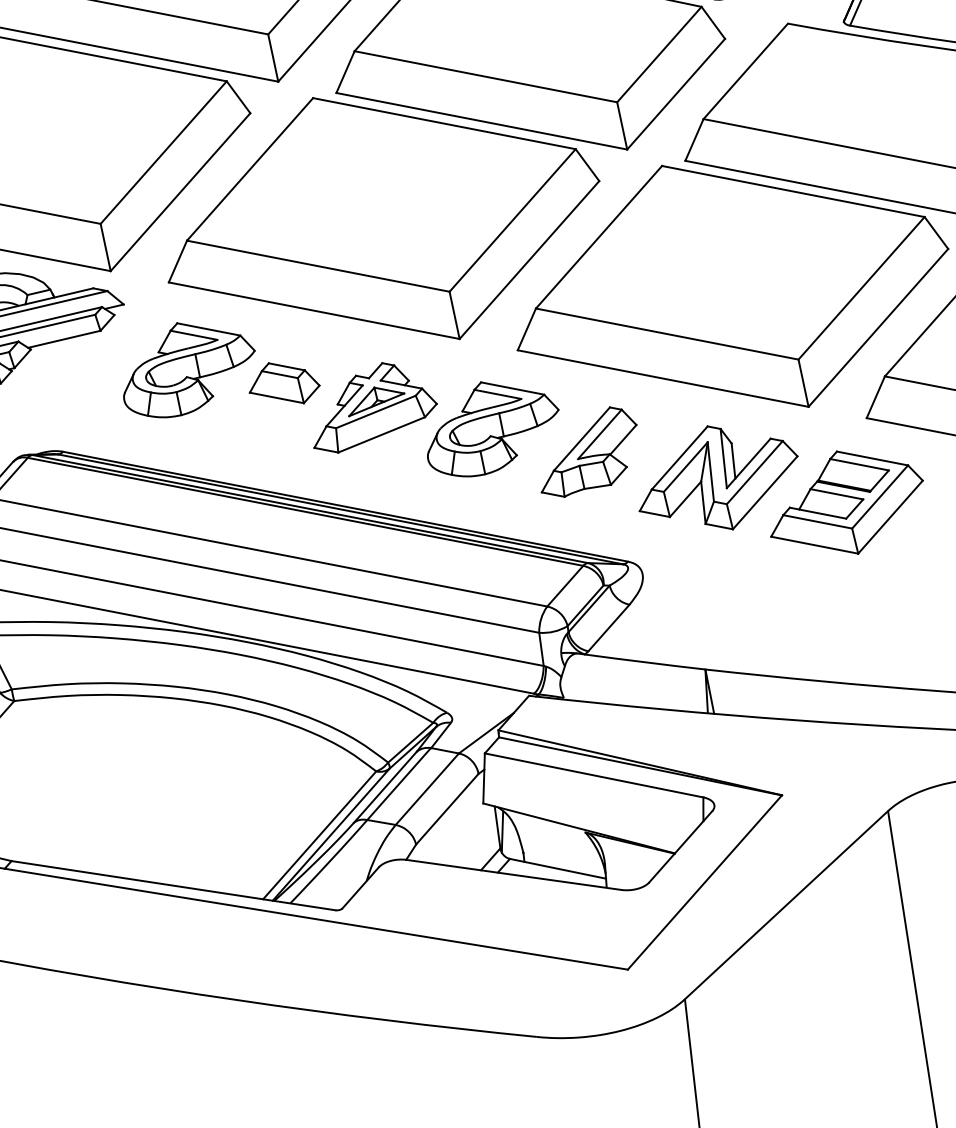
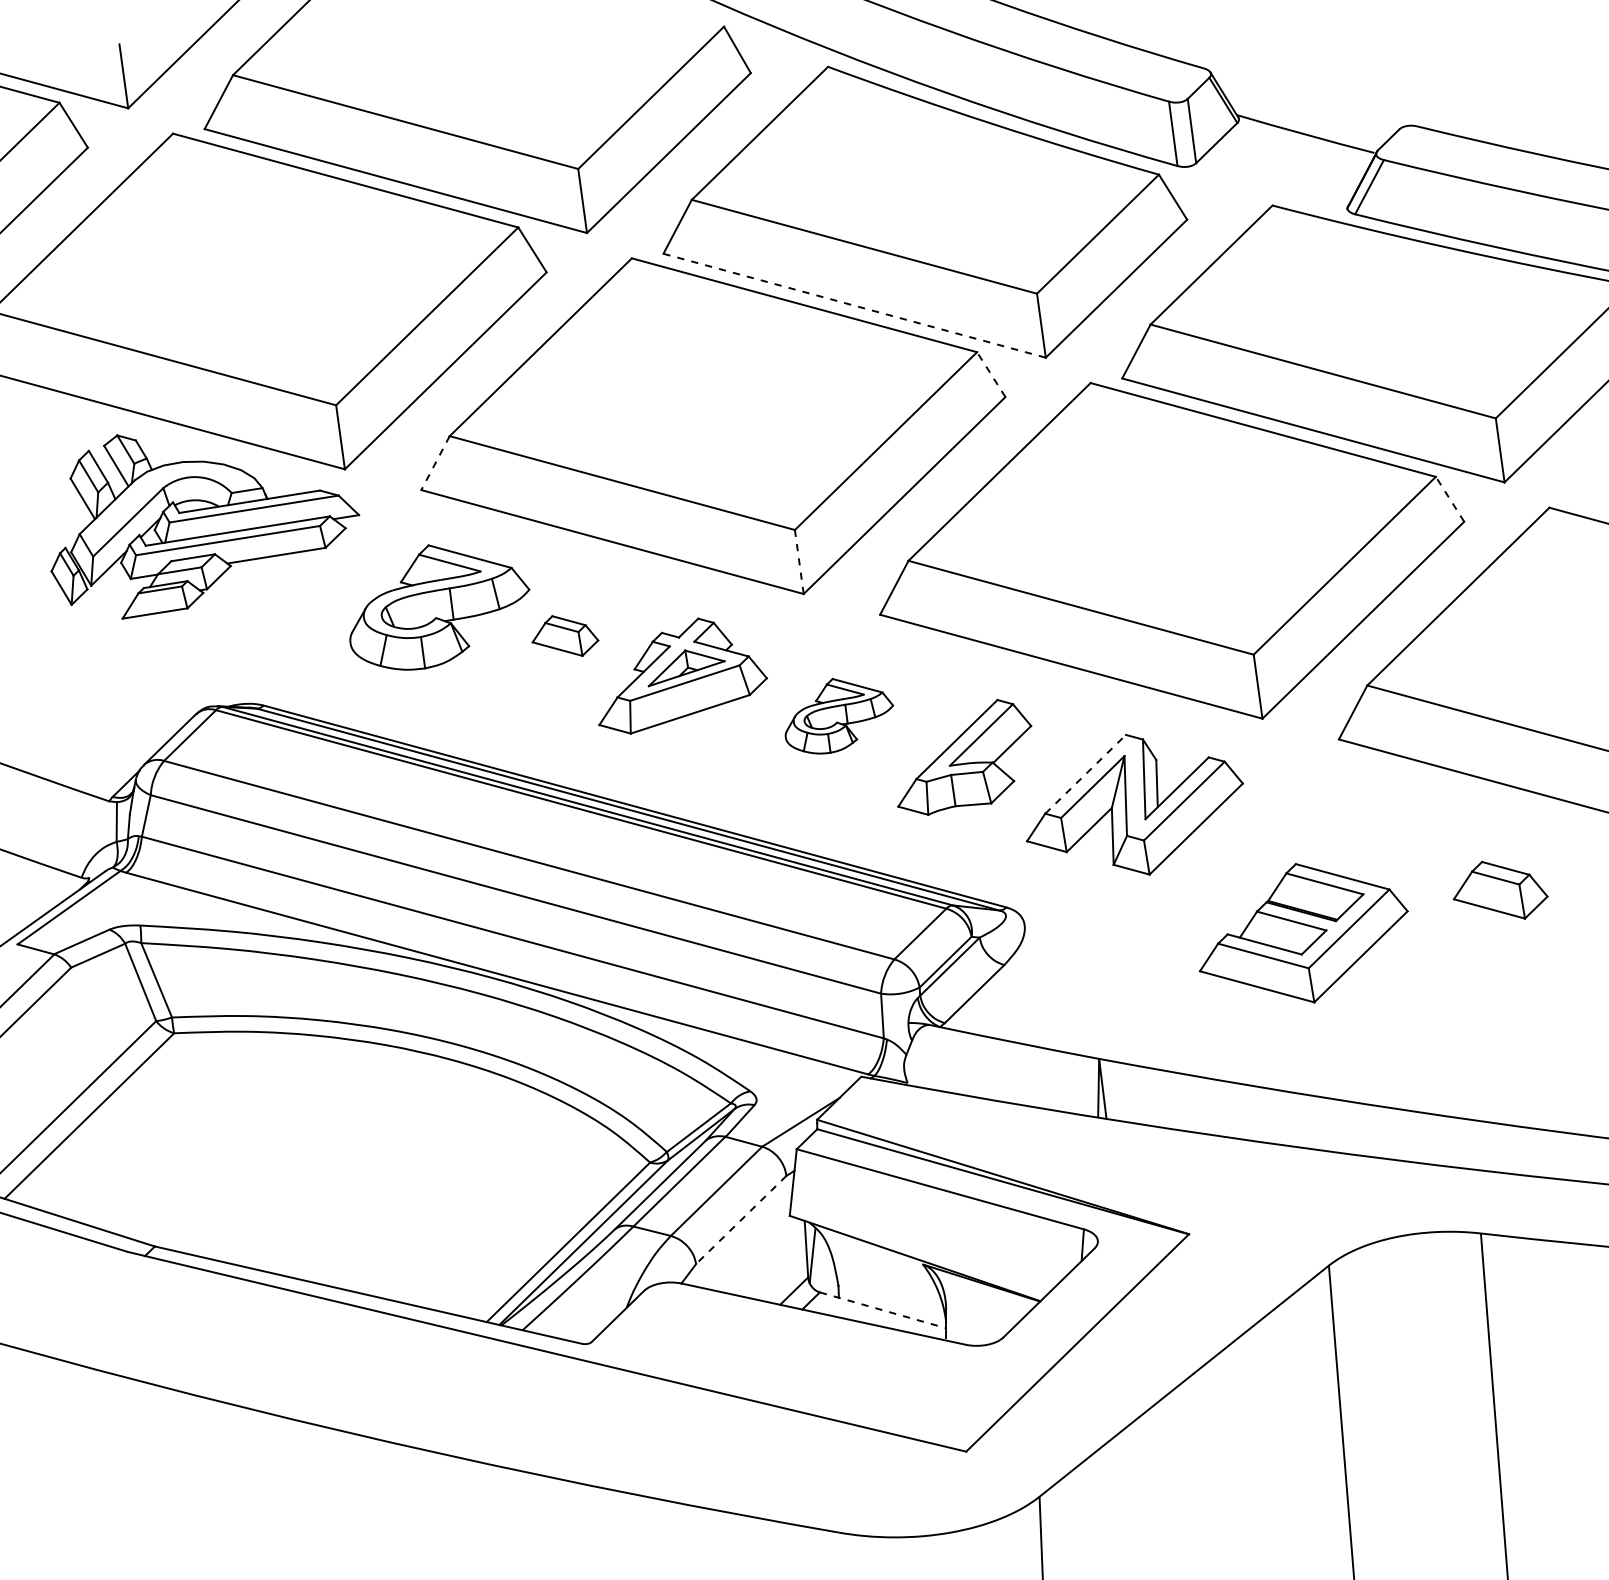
line: (481, 121) -> (854, 305), solid -> dashed
line: (587, 165) -> (991, 374), solid -> dashed
line: (936, 233) -> (1450, 499), solid -> dashed
line: (177, 261) -> (435, 463), solid -> dashed
line: (454, 314) -> (799, 561), solid -> dashed
part: (284, 382) -> (565, 635), size x0.7
part: (493, 428) -> (839, 716), size x0.6
line: (679, 457) -> (1085, 773), solid -> dashed
part: (846, 502) -> (1303, 933), moved
line: (446, 809) -> (740, 1220), solid -> dashed
line: (558, 868) -> (883, 1310), solid -> dashed

